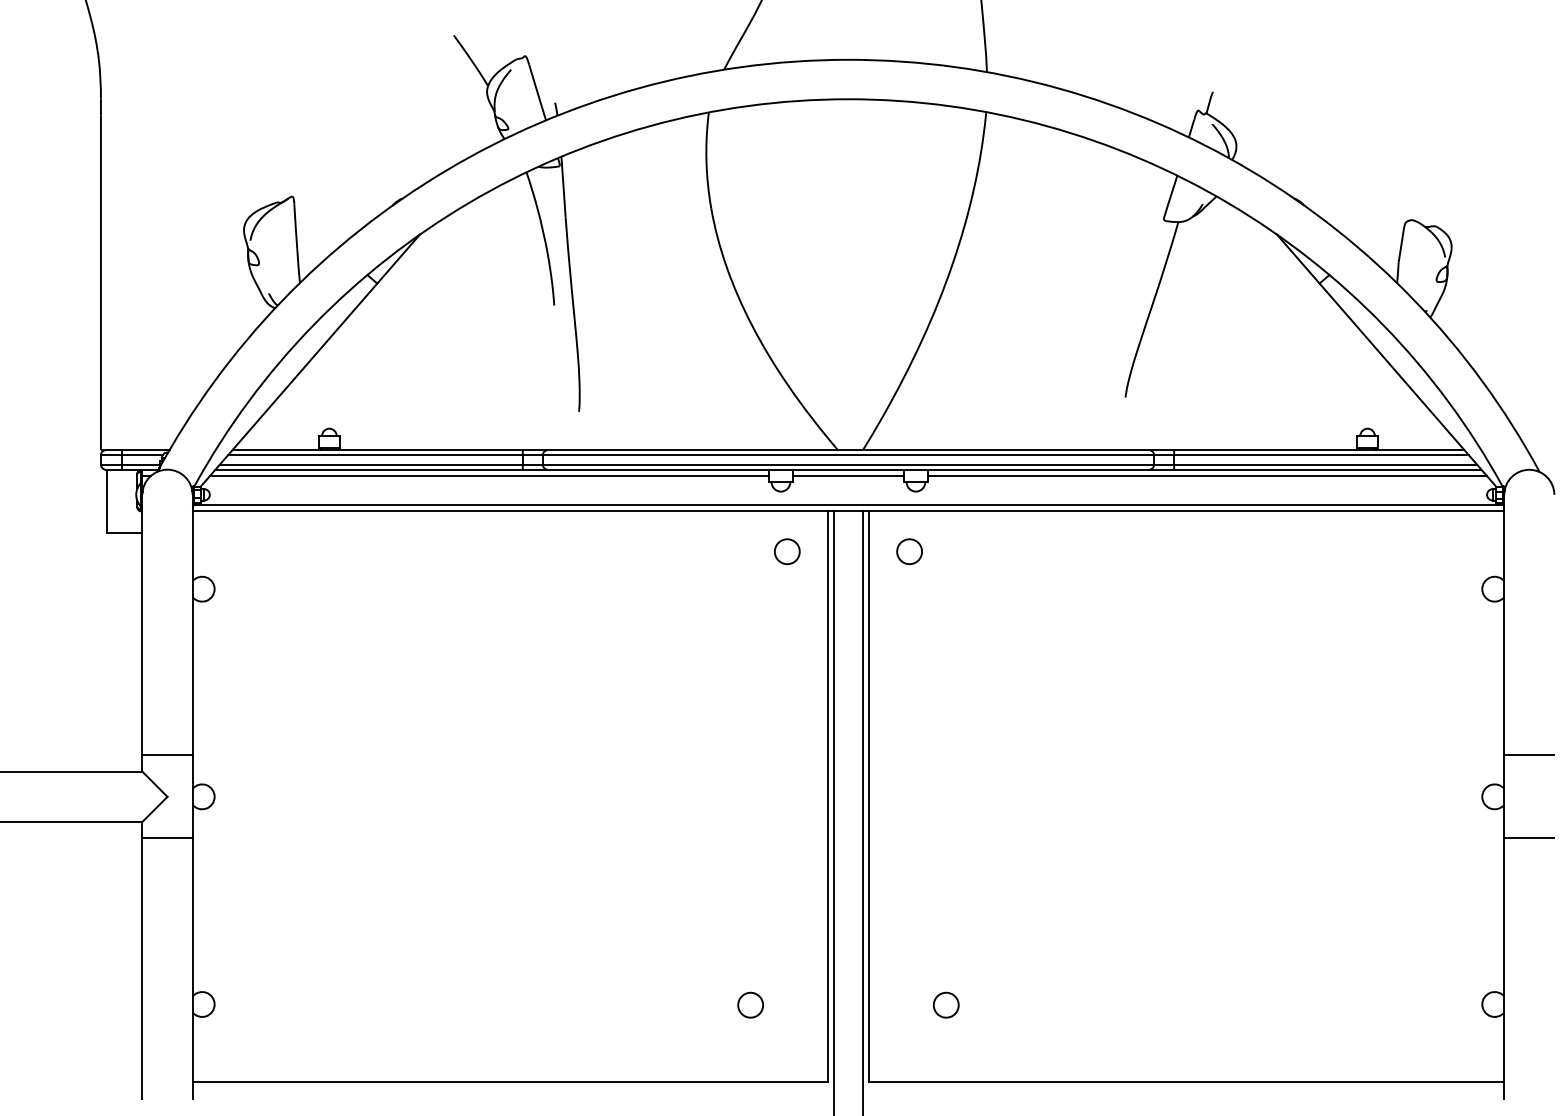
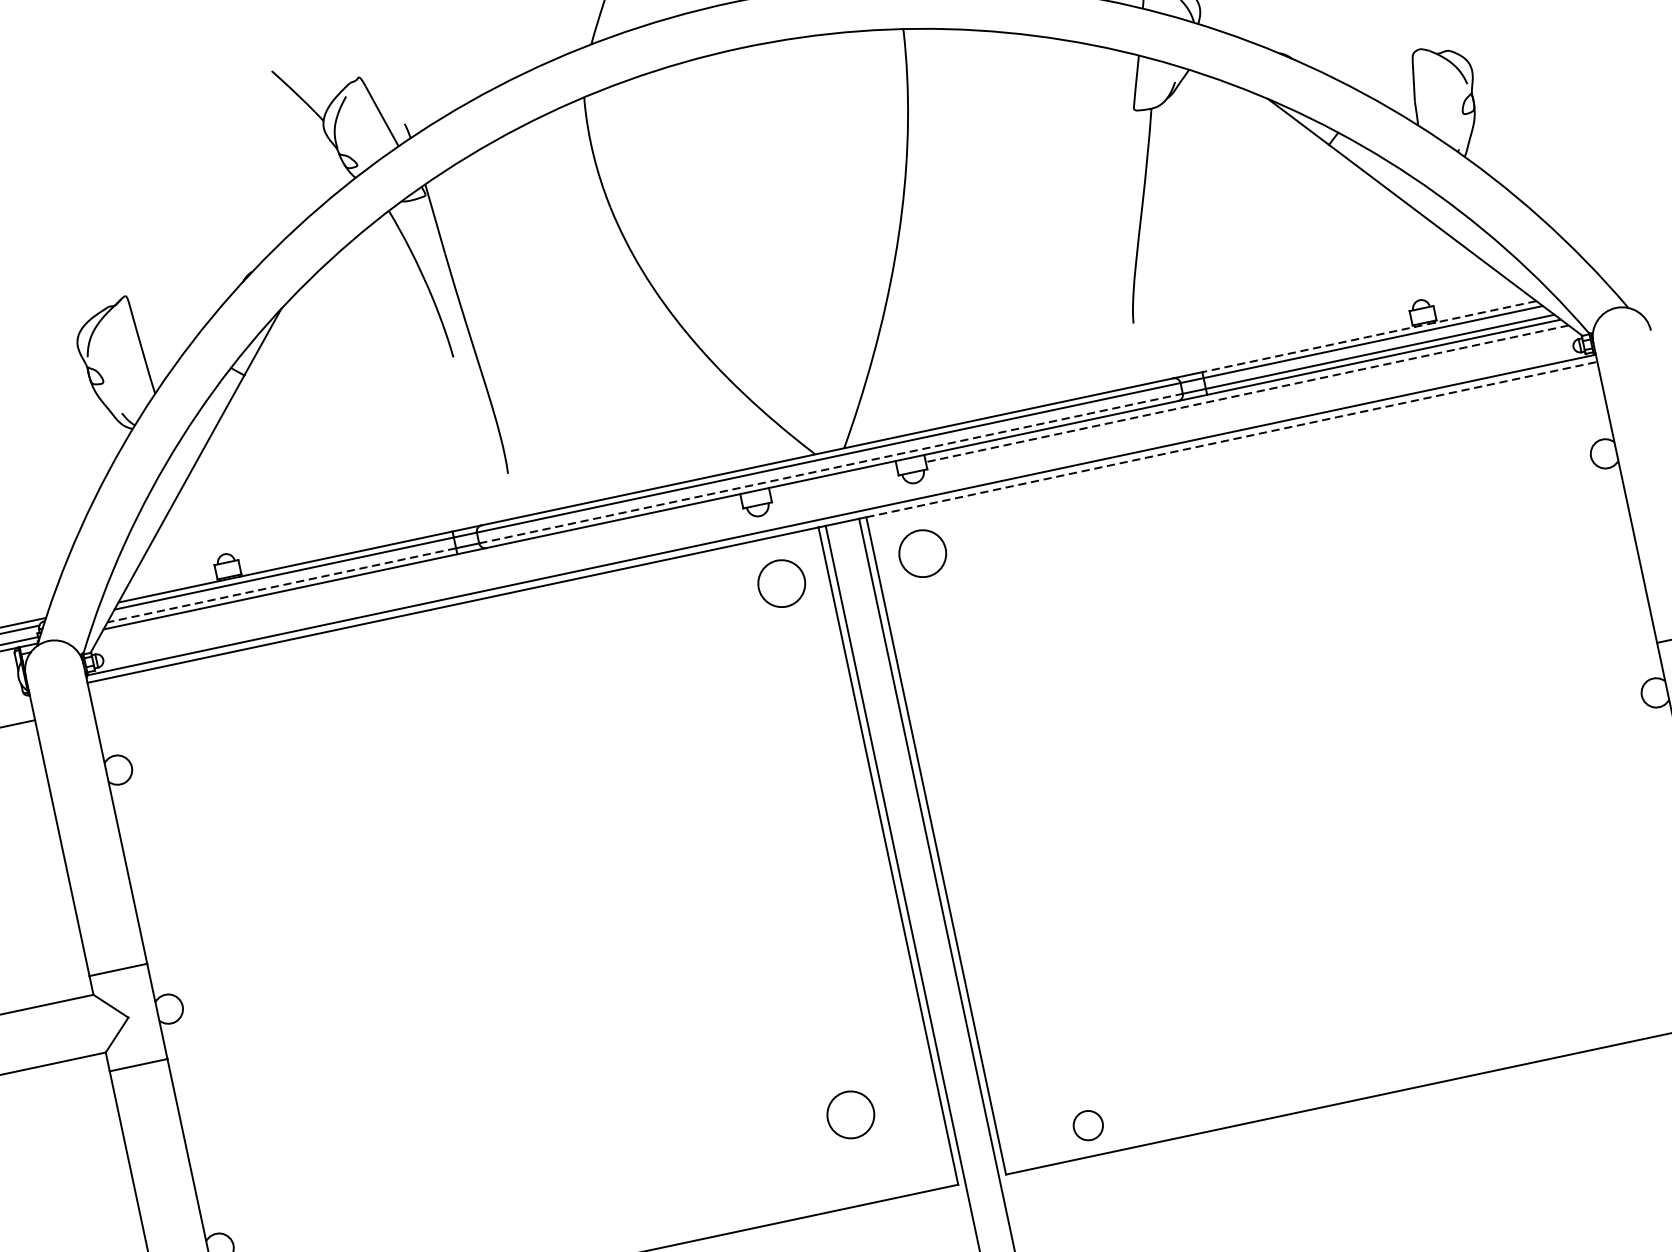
line: (1318, 450) -> (1368, 337), solid -> dashed
line: (370, 464) -> (280, 585), solid -> dashed
line: (848, 464) -> (831, 468), solid -> dashed
line: (489, 476) -> (420, 570), removed
line: (848, 476) -> (833, 482), removed
line: (1207, 476) -> (1247, 394), solid -> dashed
line: (1186, 511) -> (1231, 439), solid -> dashed
circle: (787, 551) -> (782, 583), size x1.6
circle: (909, 551) -> (922, 553), size x1.6
circle: (750, 1004) -> (850, 1114), size x1.6
circle: (945, 1004) -> (1087, 1125), moved

